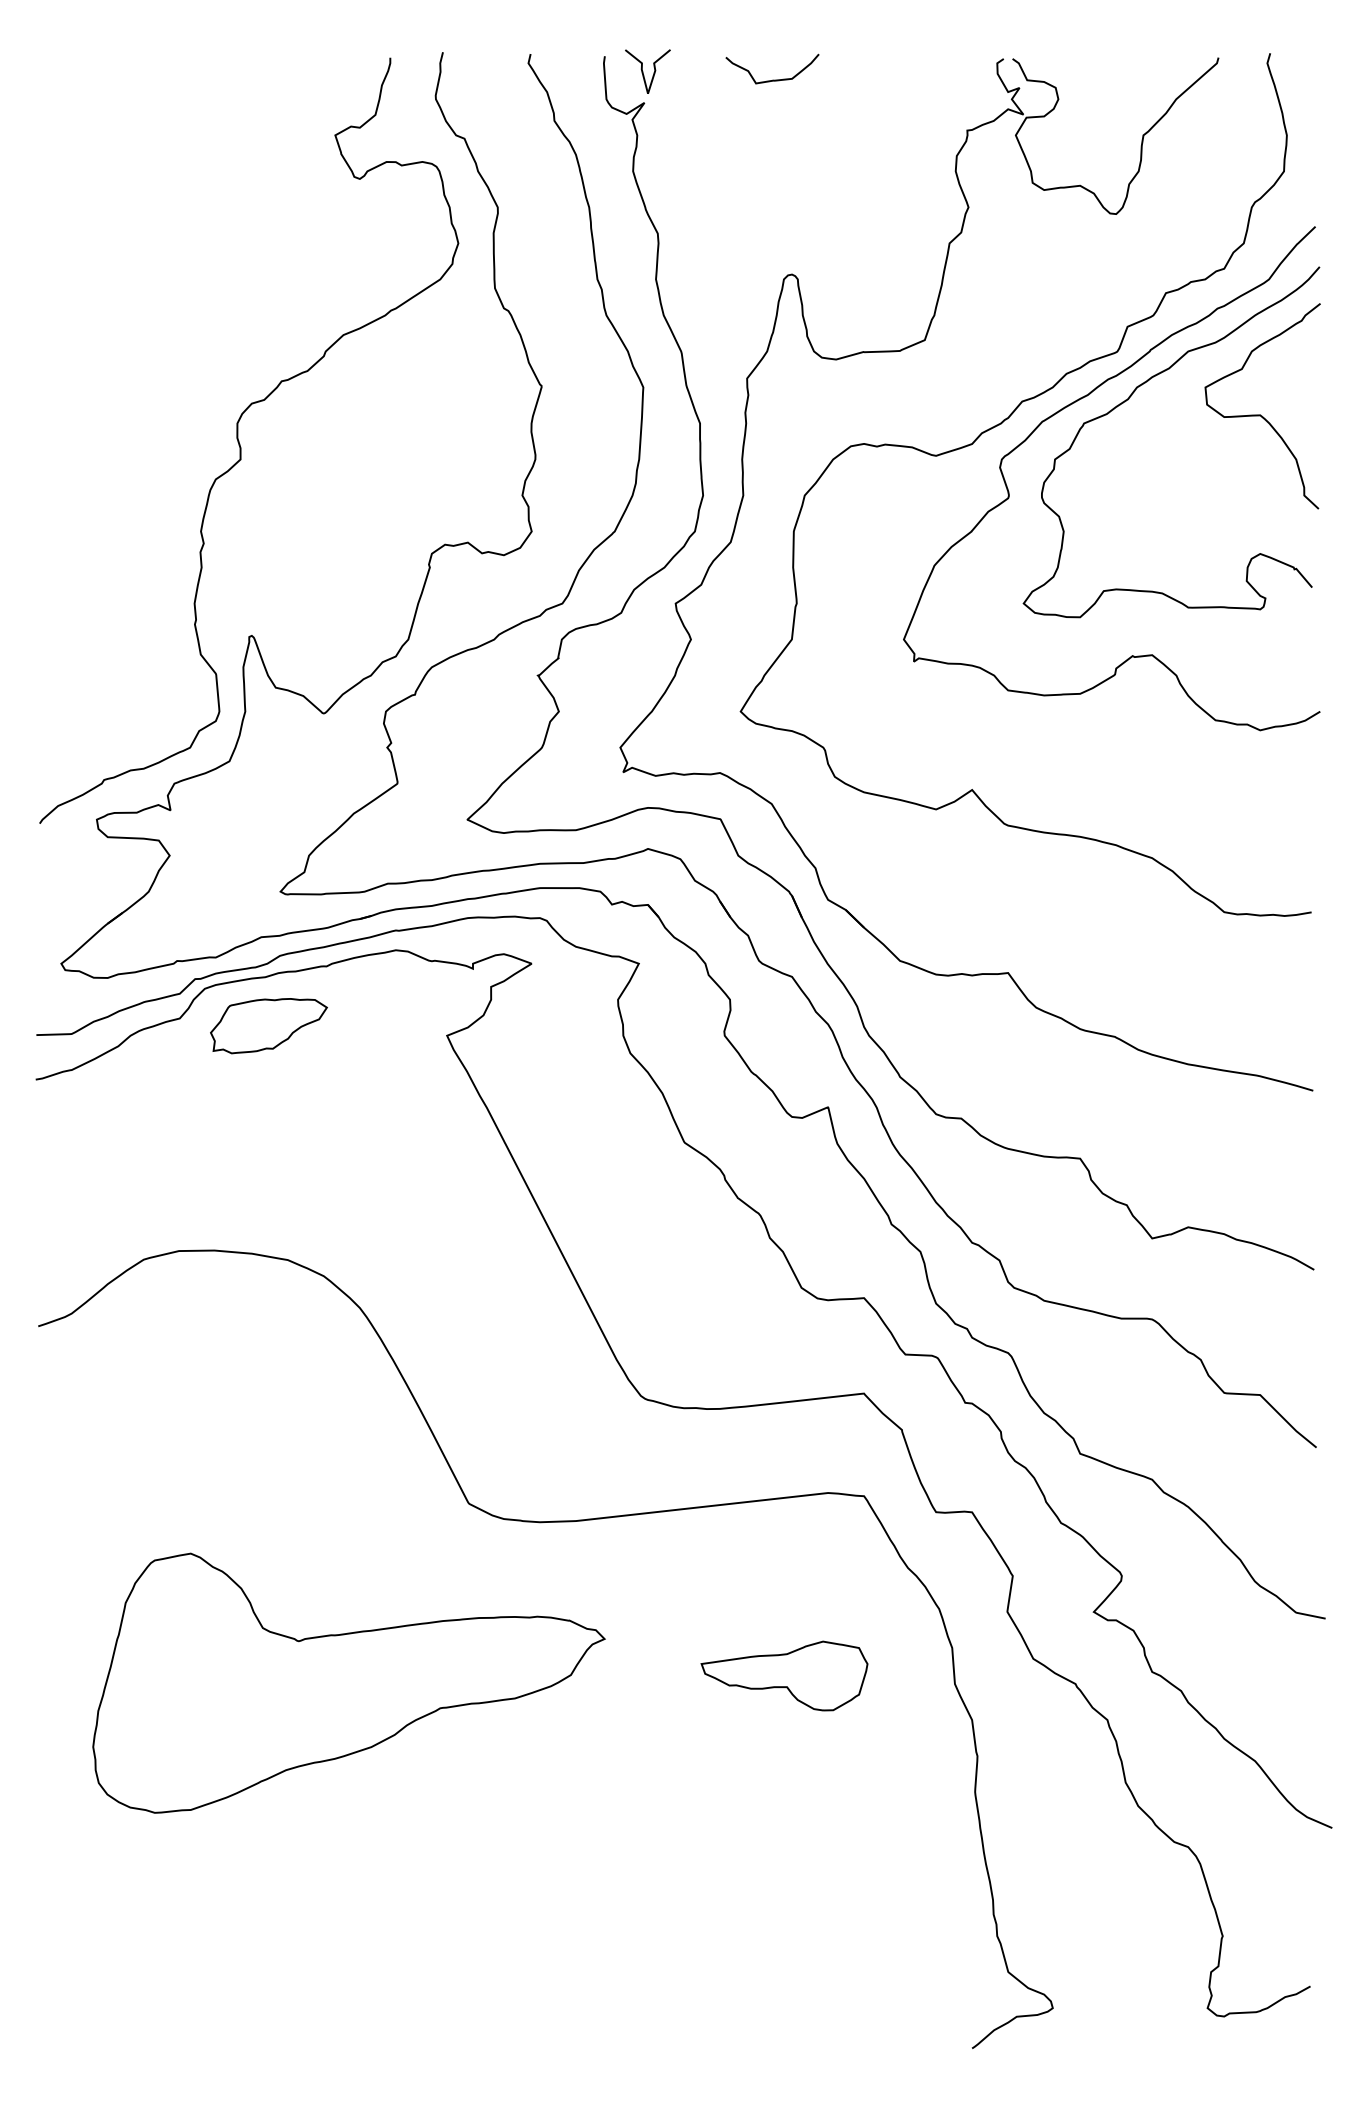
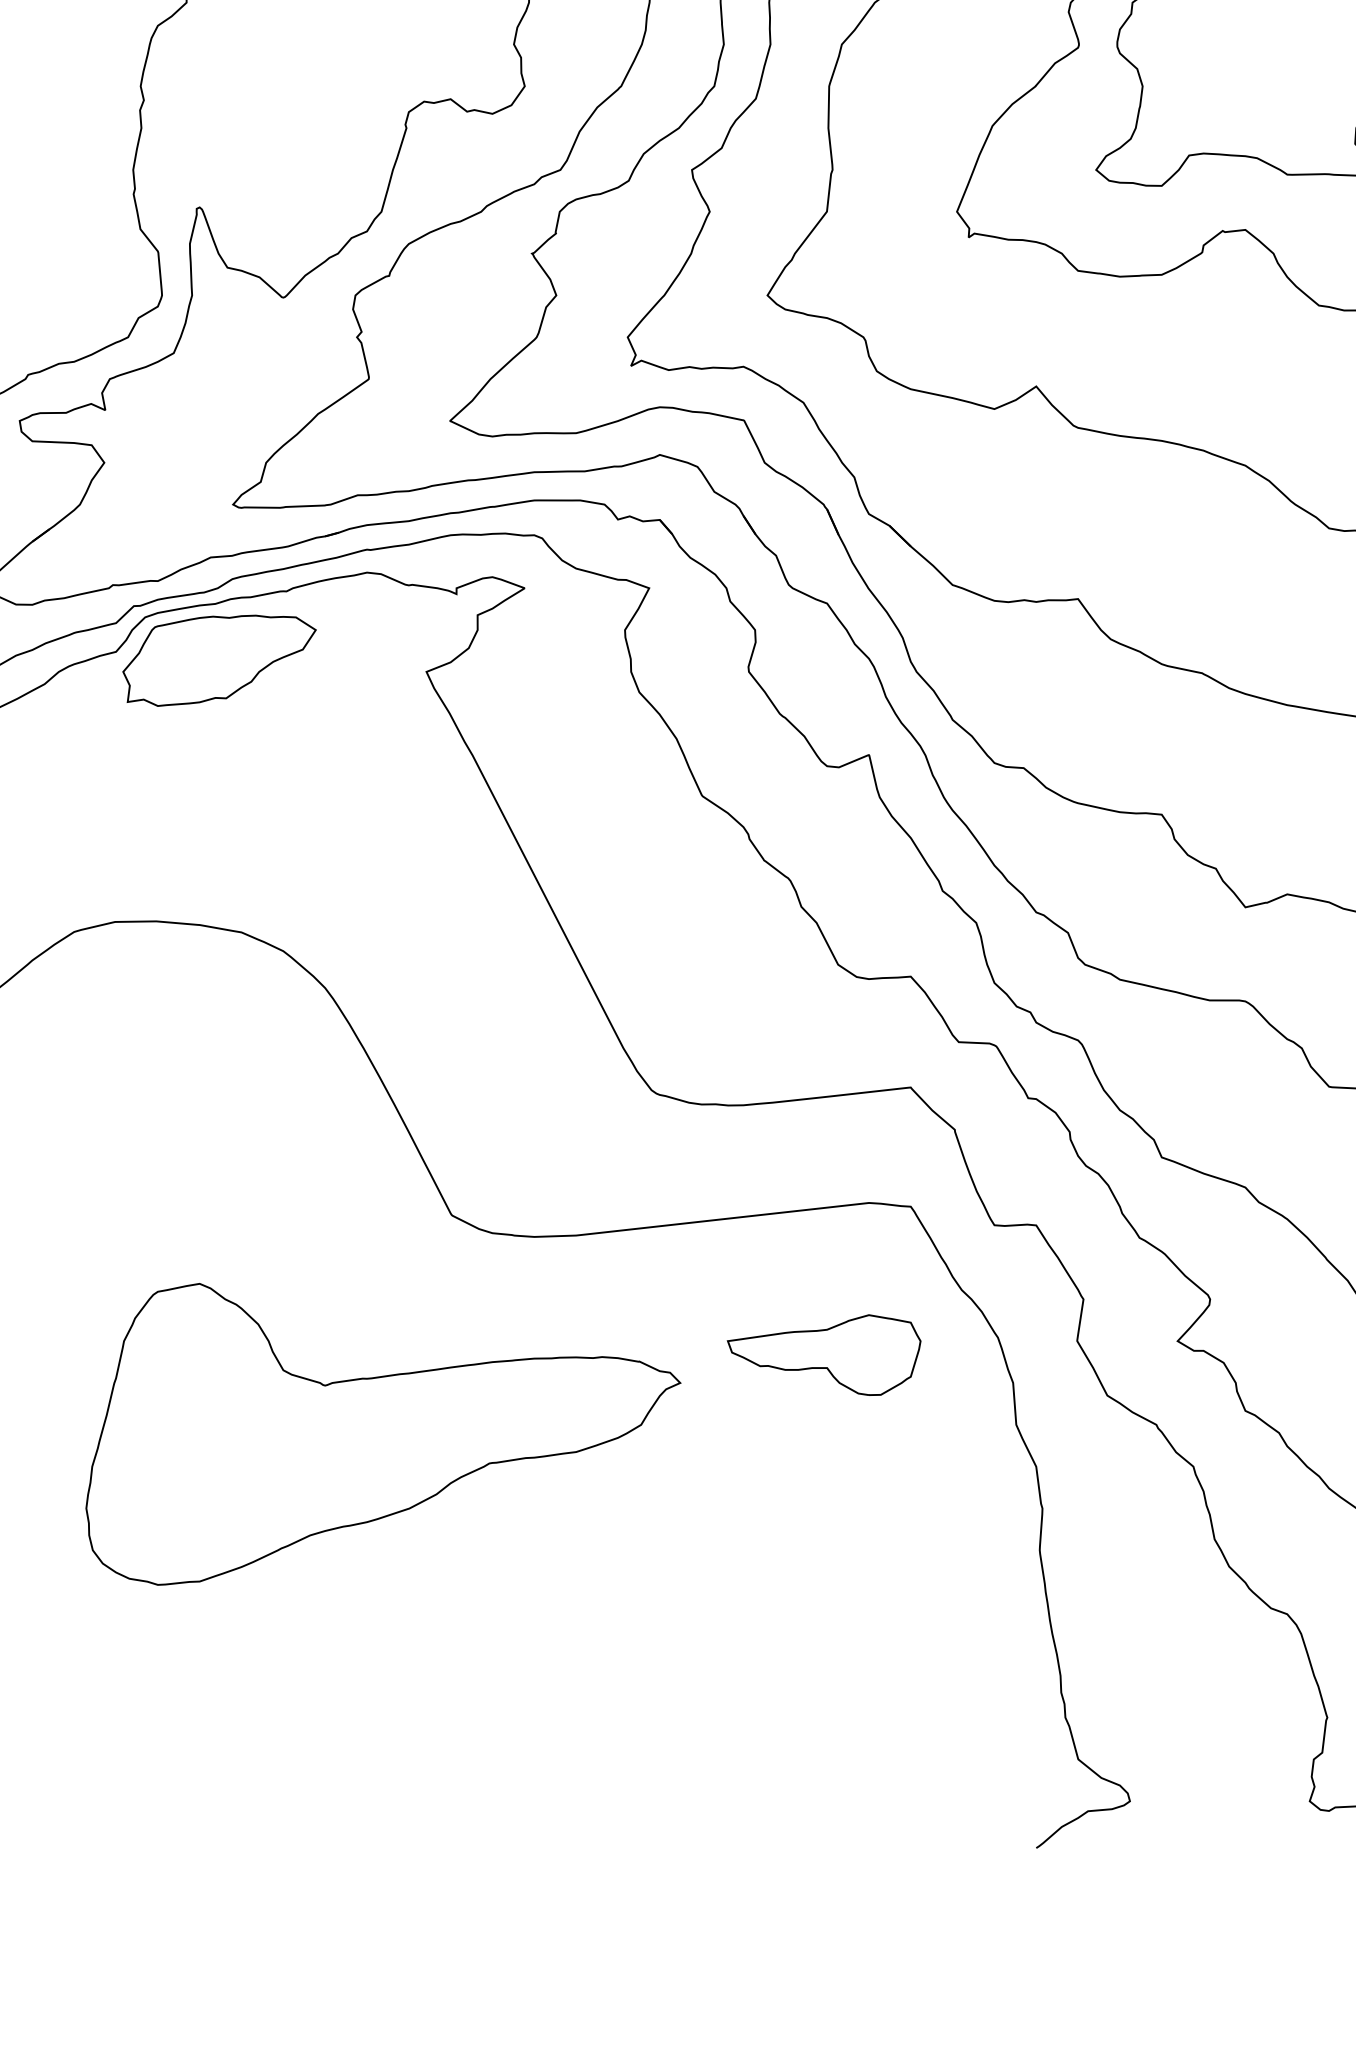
part: (268, 1025) -> (219, 660), size x1.43
part: (784, 1675) -> (824, 1354), moved
part: (348, 1682) -> (382, 1433), moved

